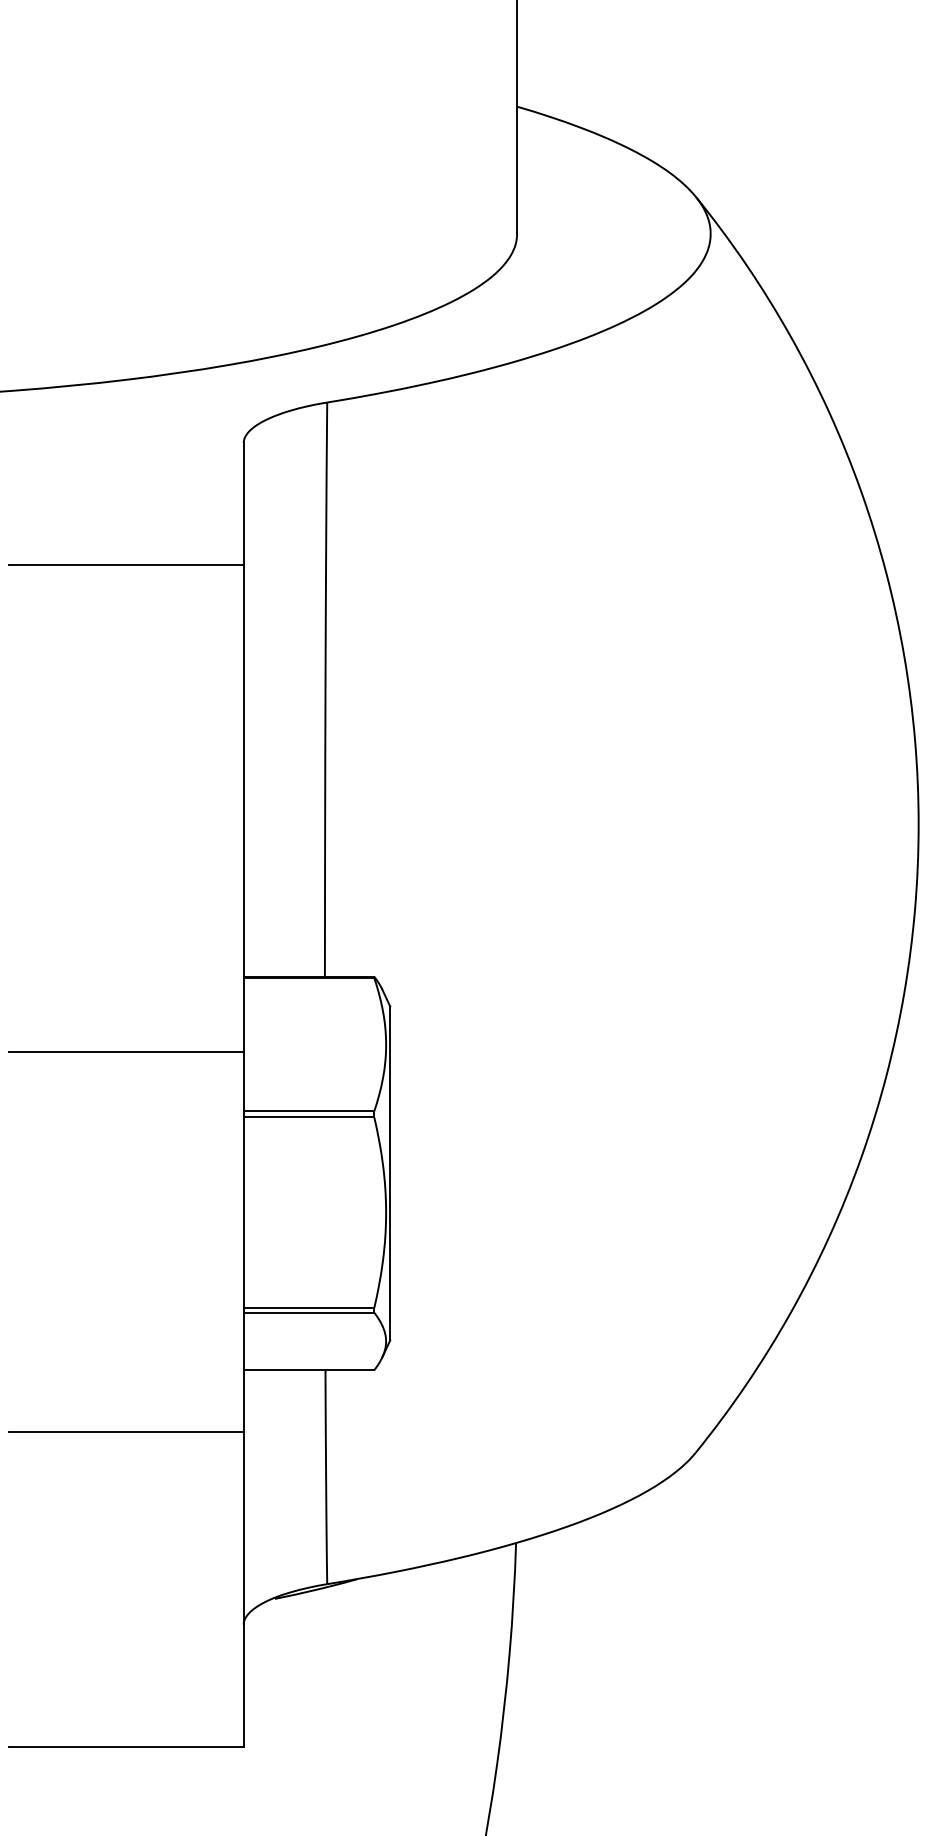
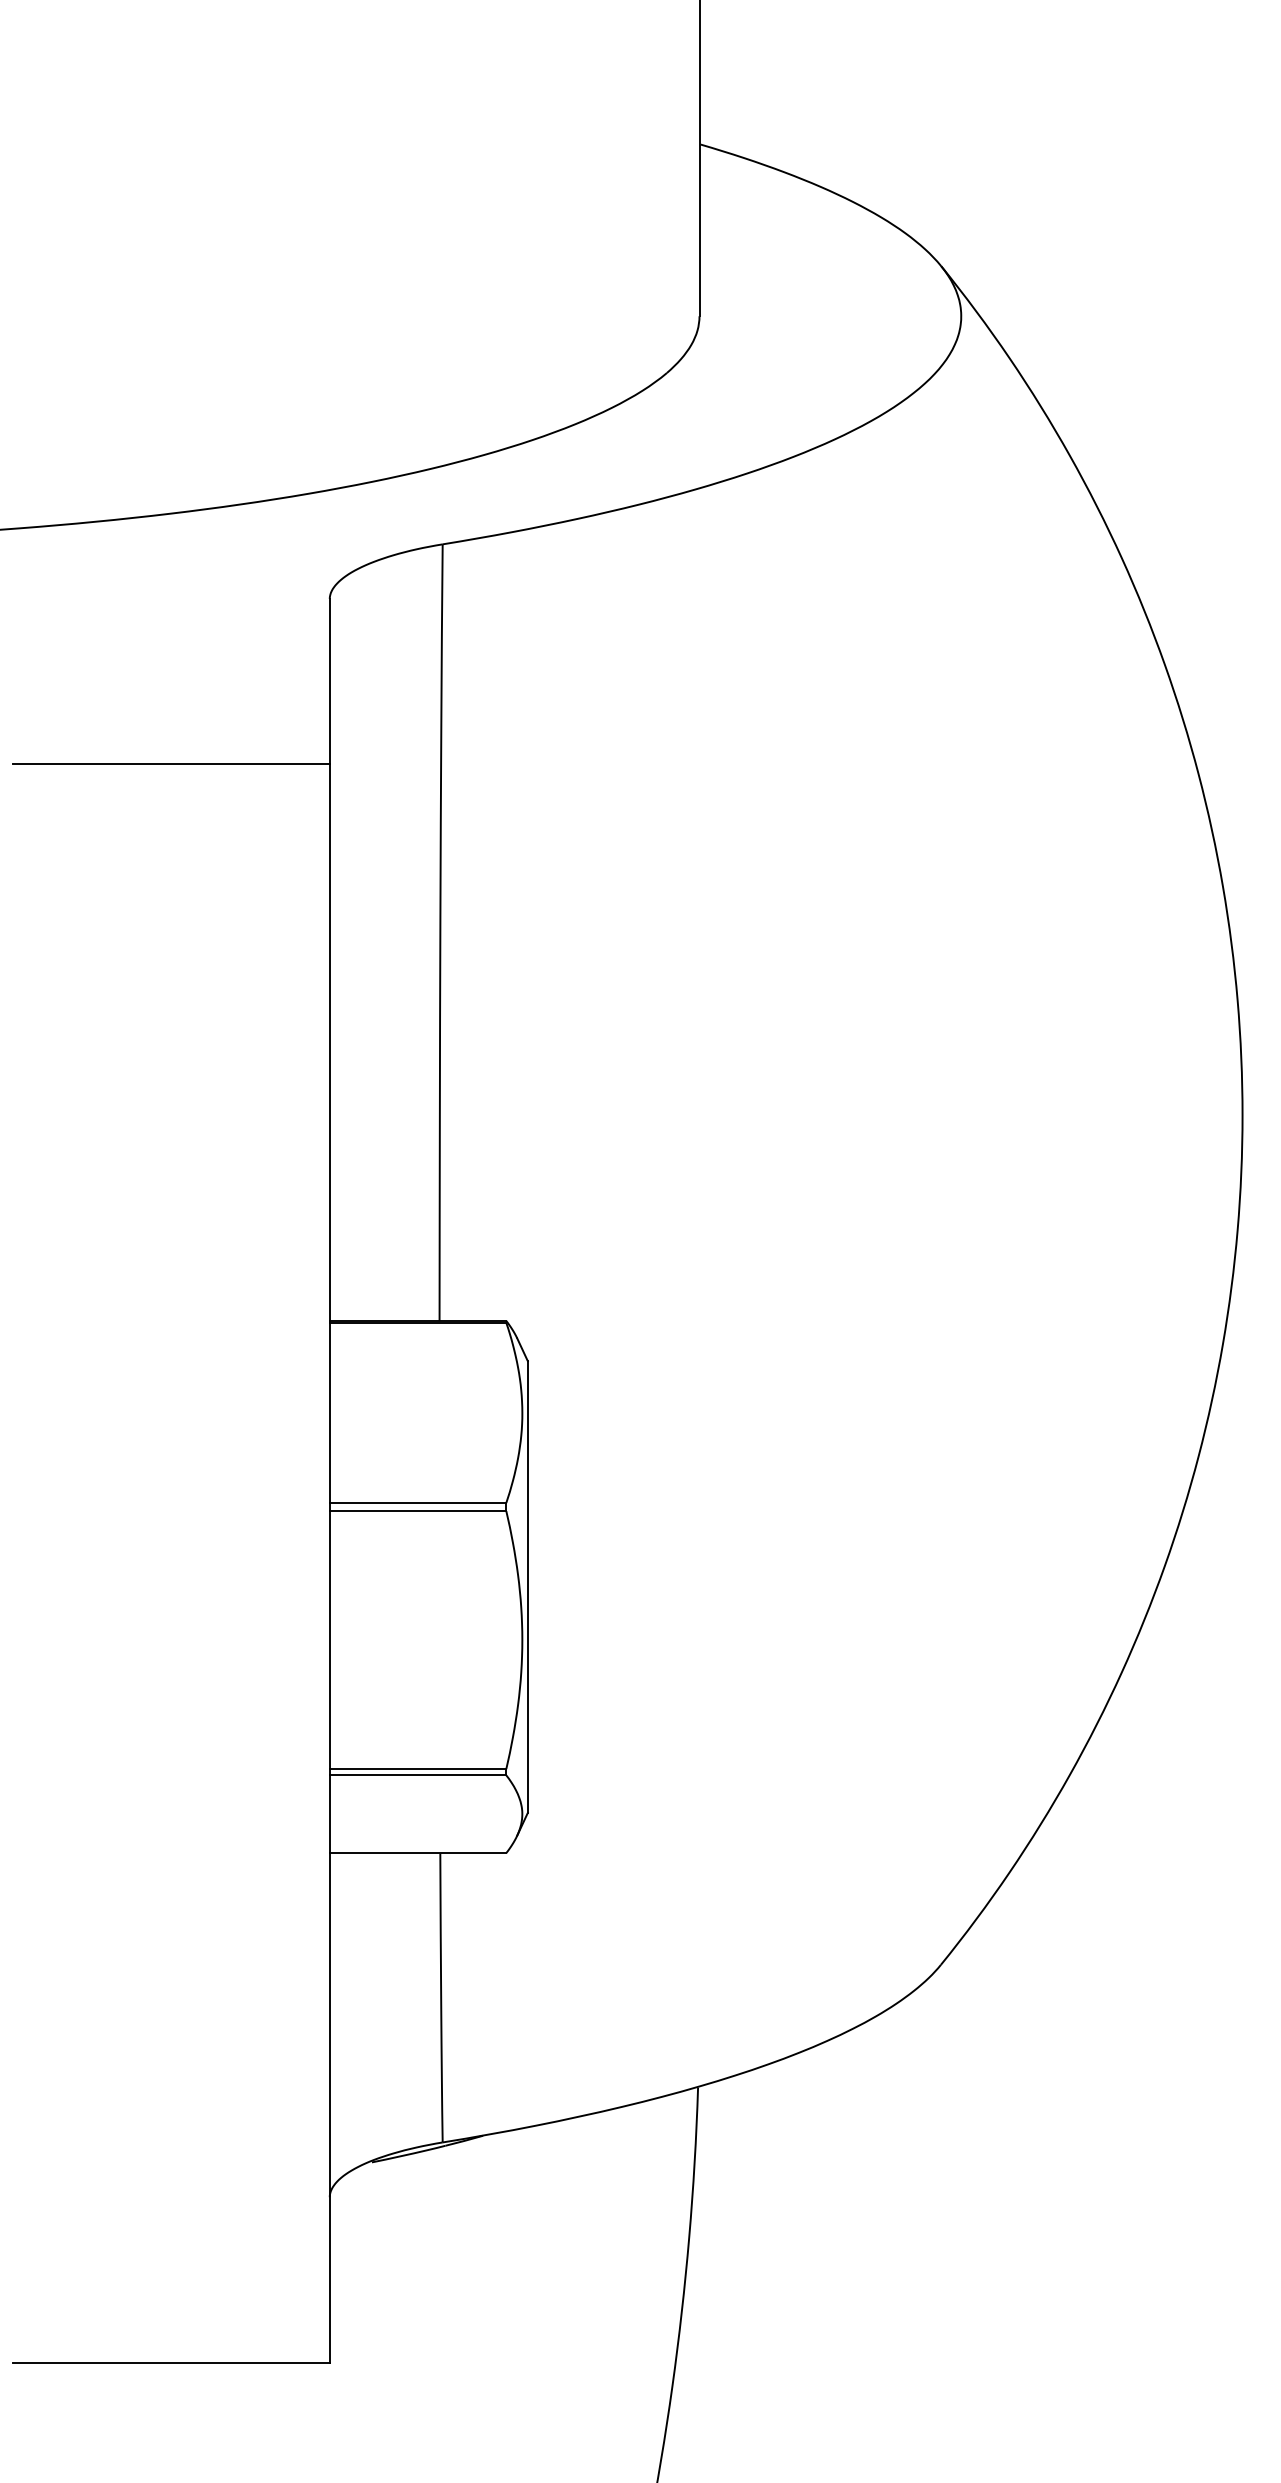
line: (125, 1051) -> (170, 1422), removed
line: (125, 1431) -> (170, 1936), removed

